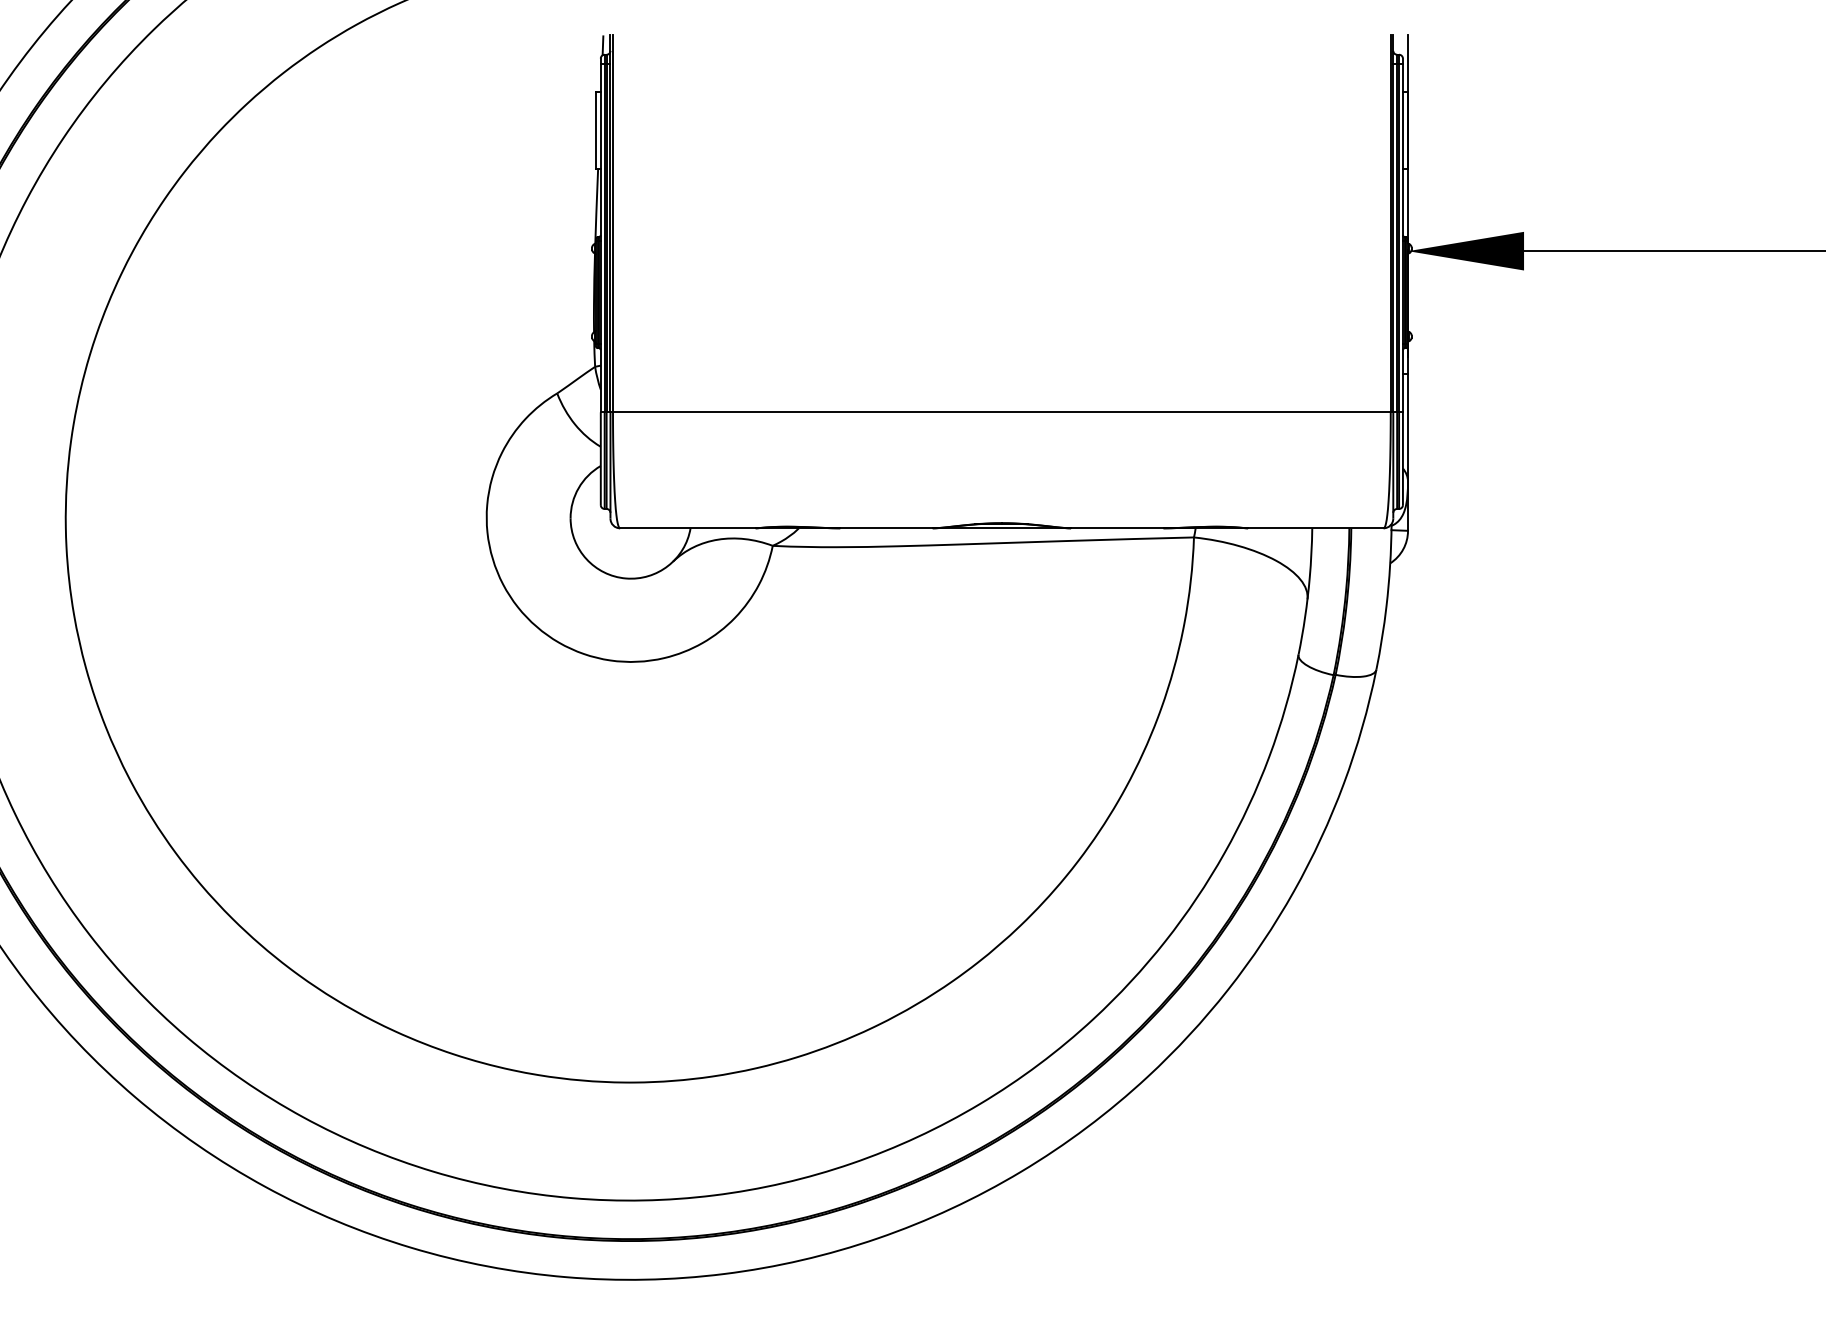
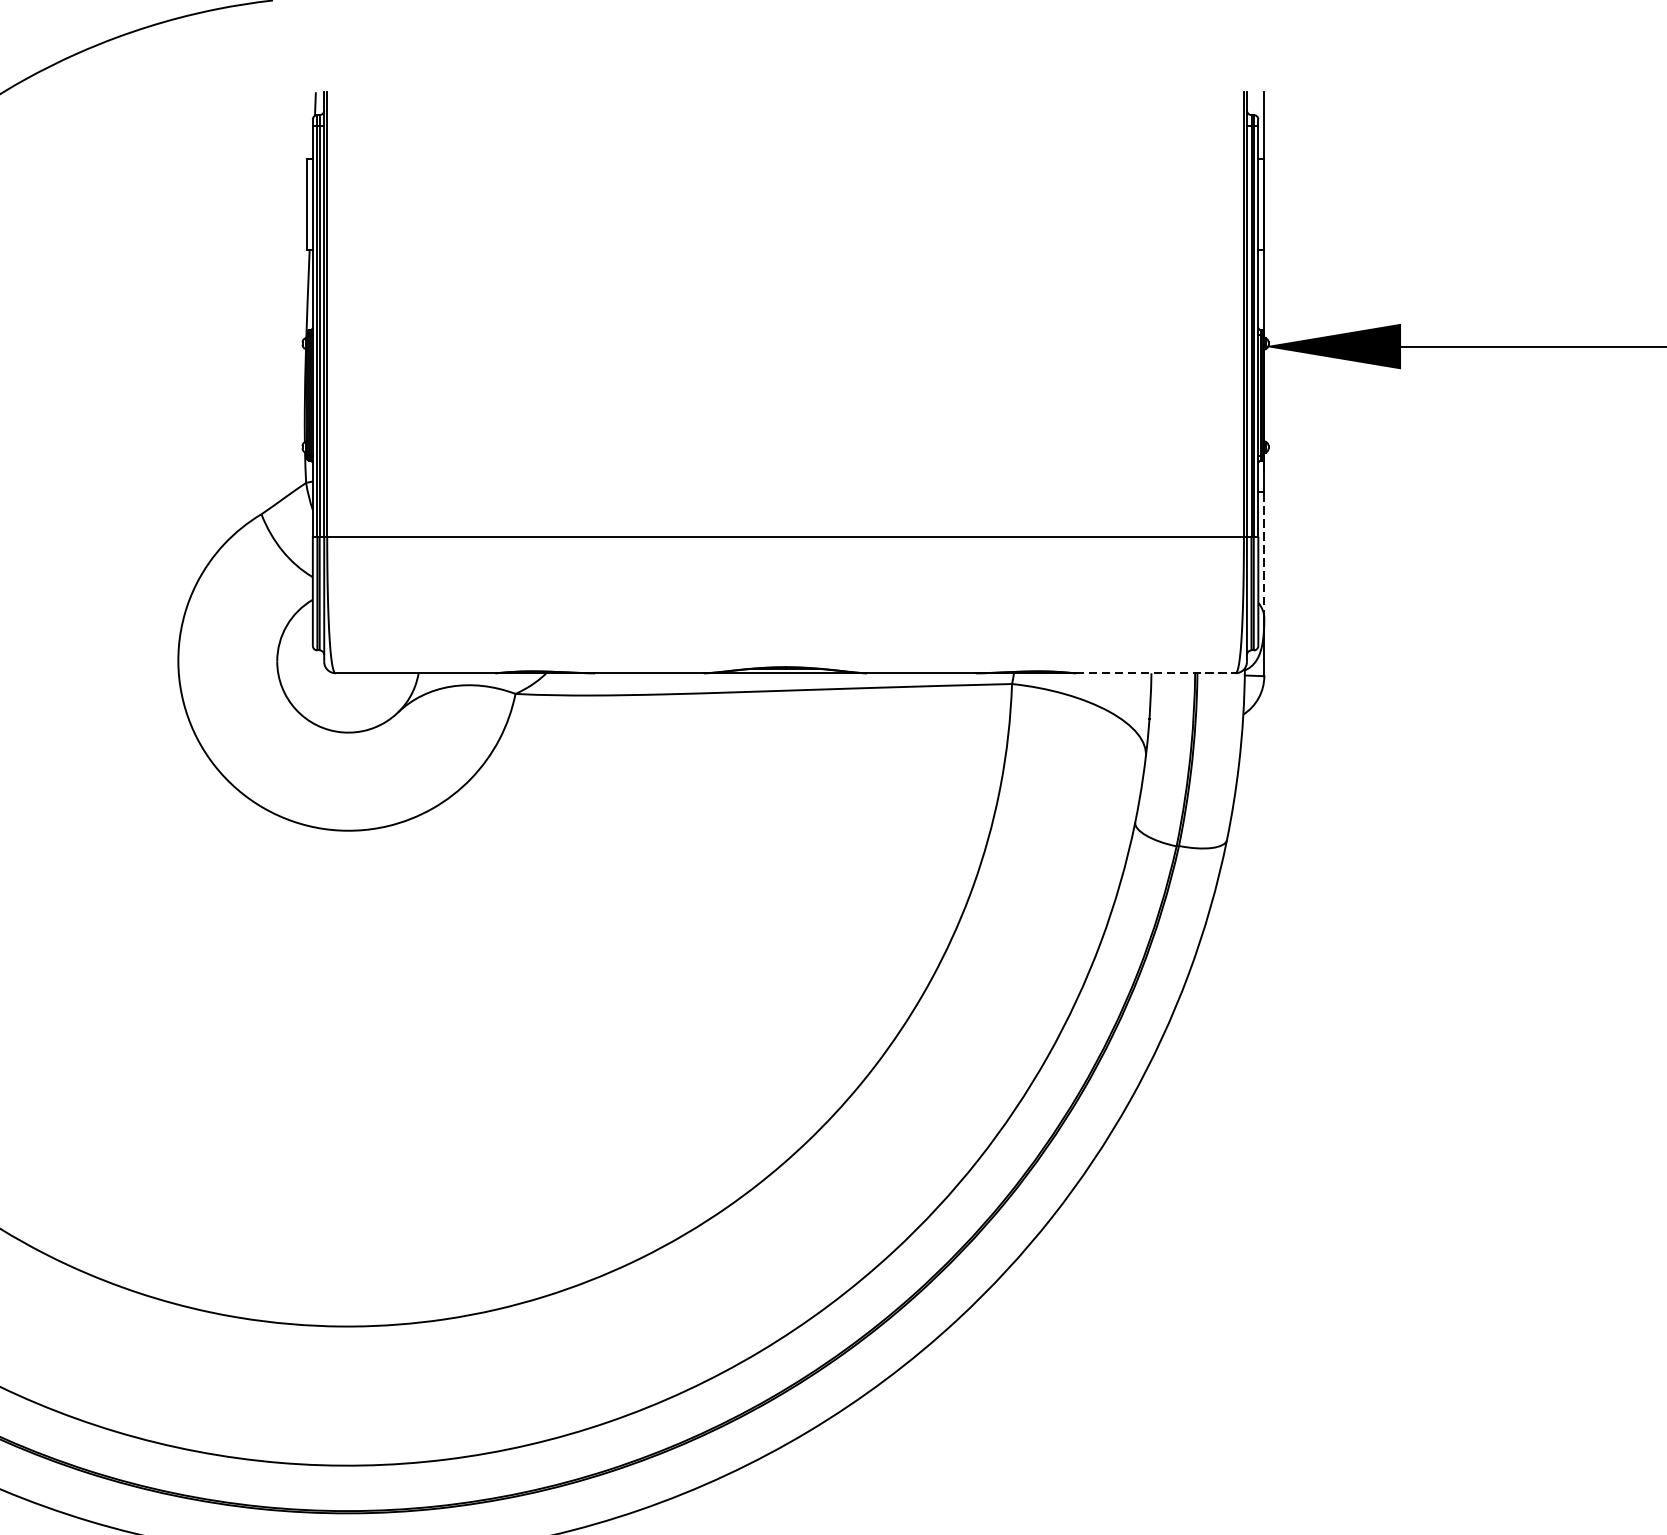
line: (1408, 427) -> (1264, 554), solid -> dashed
line: (1315, 528) -> (1155, 673), solid -> dashed

